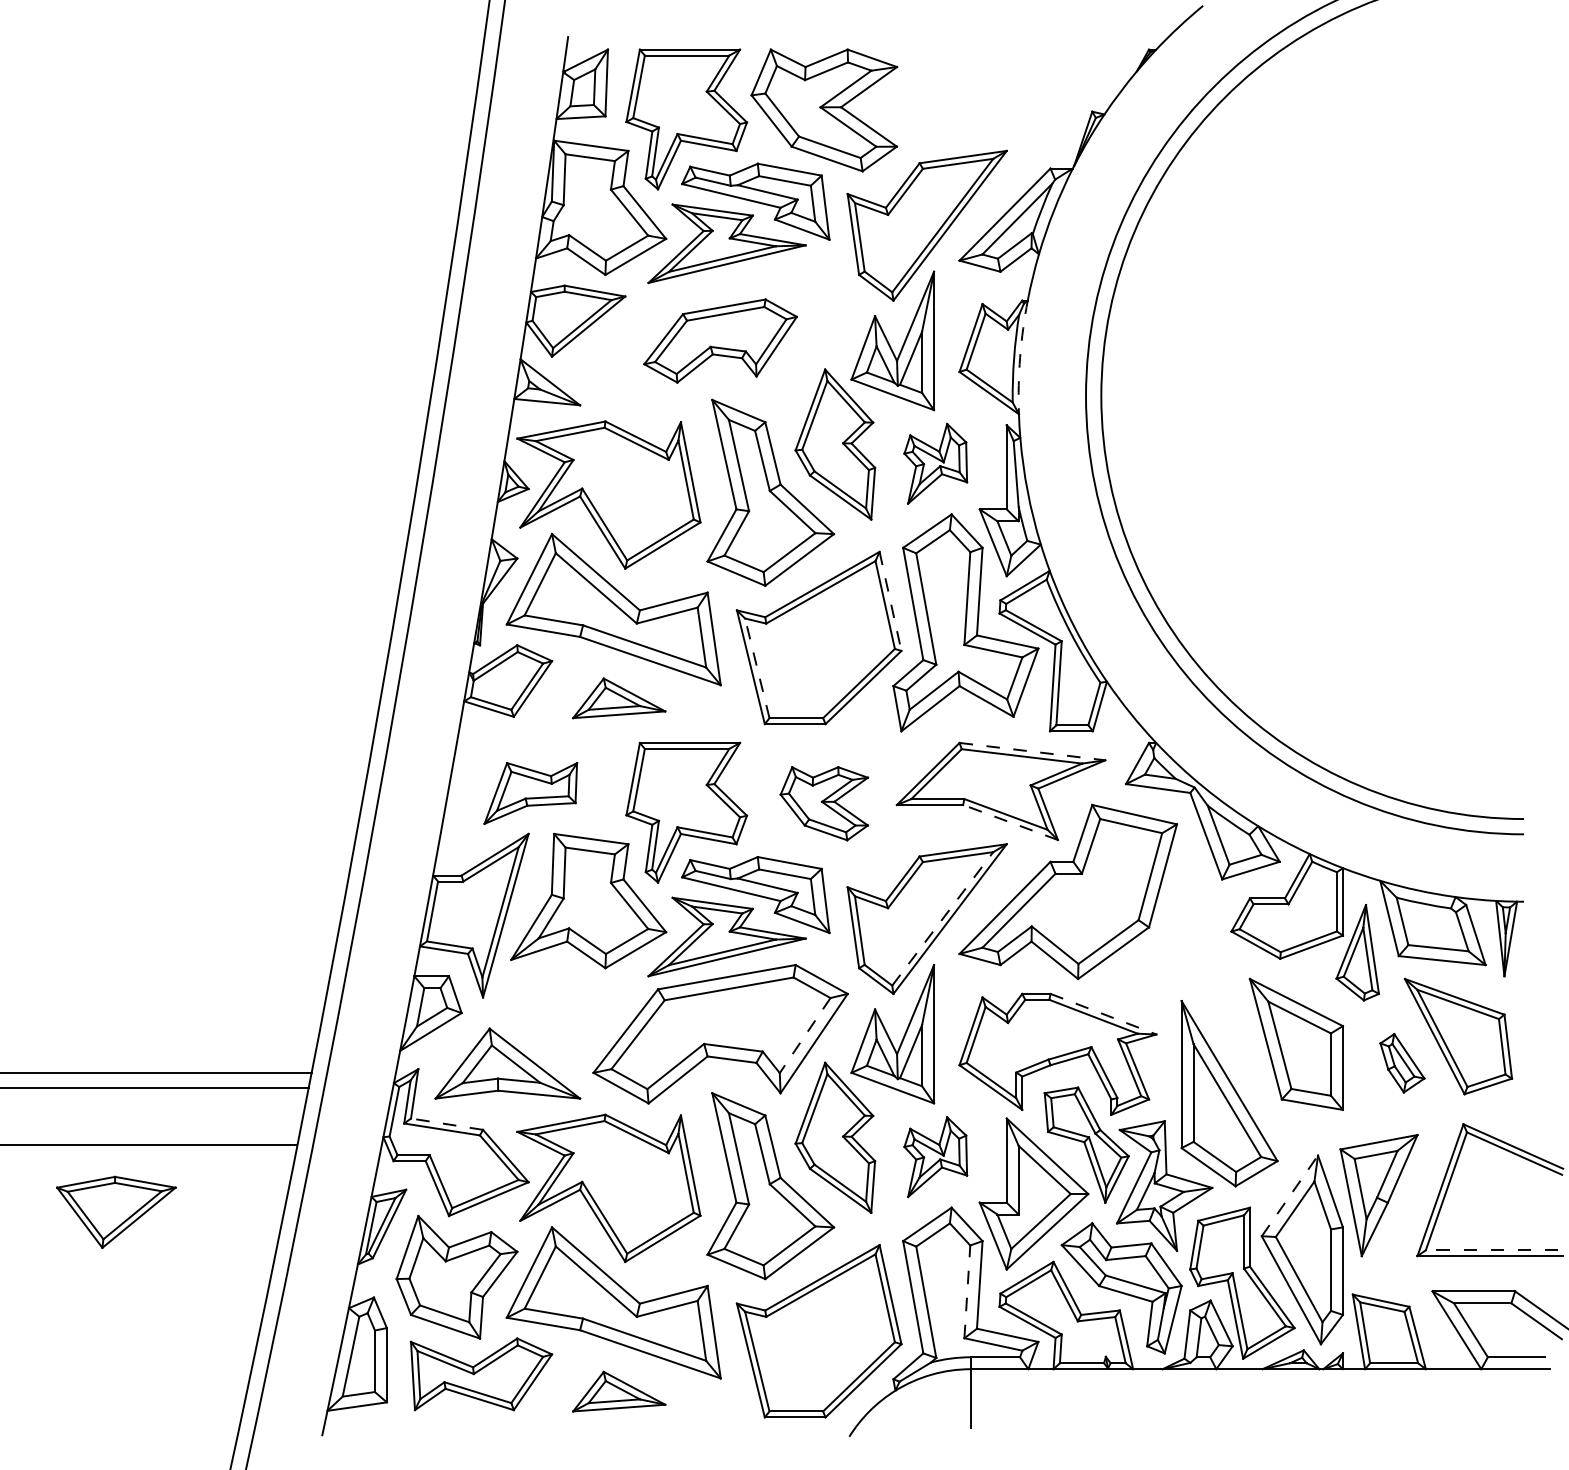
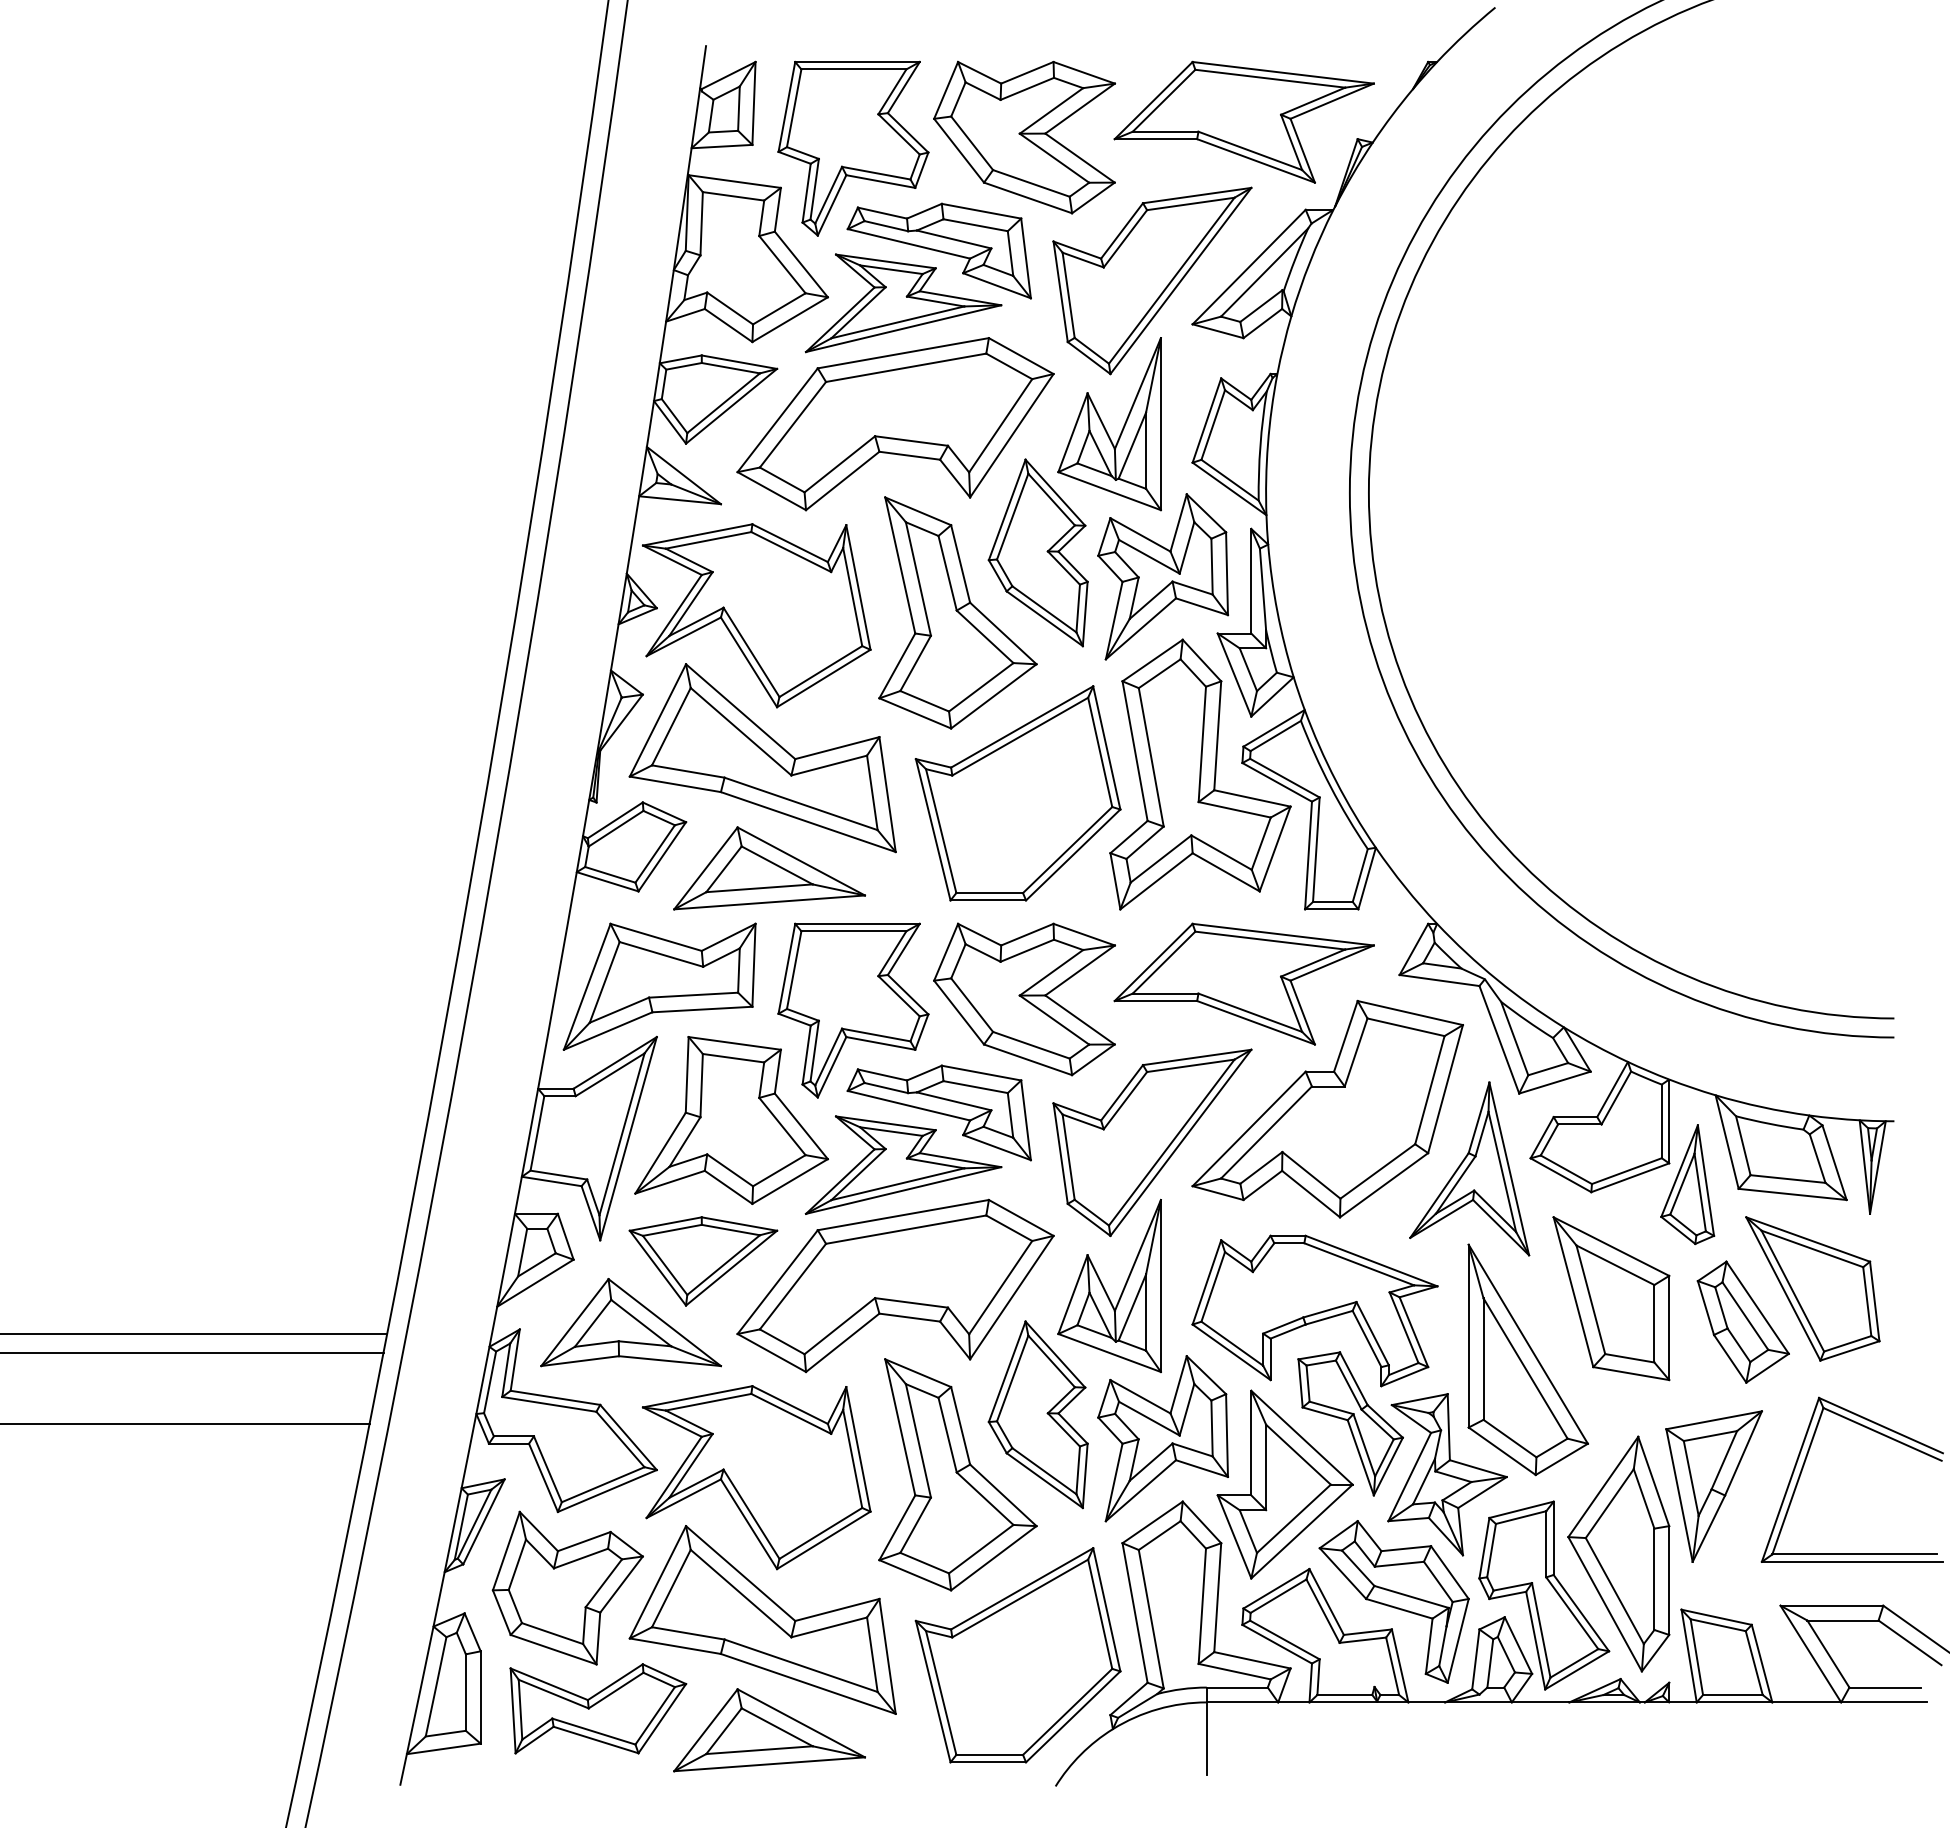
part: (1000, 97) -> (1243, 121), added
part: (720, 341) -> (895, 424), size x1.67
arc: (1019, 357) -> (1267, 444), dashed -> solid
part: (935, 463) -> (1162, 576), size x1.67
line: (890, 601) -> (1106, 748), dashed -> solid
line: (757, 668) -> (941, 831), dashed -> solid
part: (619, 698) -> (769, 868), size x1.67
line: (1032, 751) -> (1283, 934), dashed -> solid
part: (530, 793) -> (659, 986), size x1.67
part: (824, 803) -> (1024, 999), size x1.67
line: (1010, 822) -> (1256, 1022), dashed -> solid
line: (943, 918) -> (1172, 1142), dashed -> solid
part: (1182, 939) -> (1469, 1168), added
line: (1103, 1014) -> (1371, 1261), dashed -> solid
line: (805, 1036) -> (1000, 1288), dashed -> solid
part: (1401, 1062) -> (1742, 1321), size x1.67
line: (446, 1123) -> (554, 1397), dashed -> solid
part: (935, 1156) -> (1162, 1438), size x1.67
line: (1290, 1195) -> (1603, 1486), dashed -> solid
part: (116, 1212) -> (703, 1261), moved
line: (1491, 1250) -> (1854, 1554), dashed -> solid
line: (967, 1292) -> (1202, 1606), dashed -> solid
part: (619, 1391) -> (769, 1730), size x1.67

